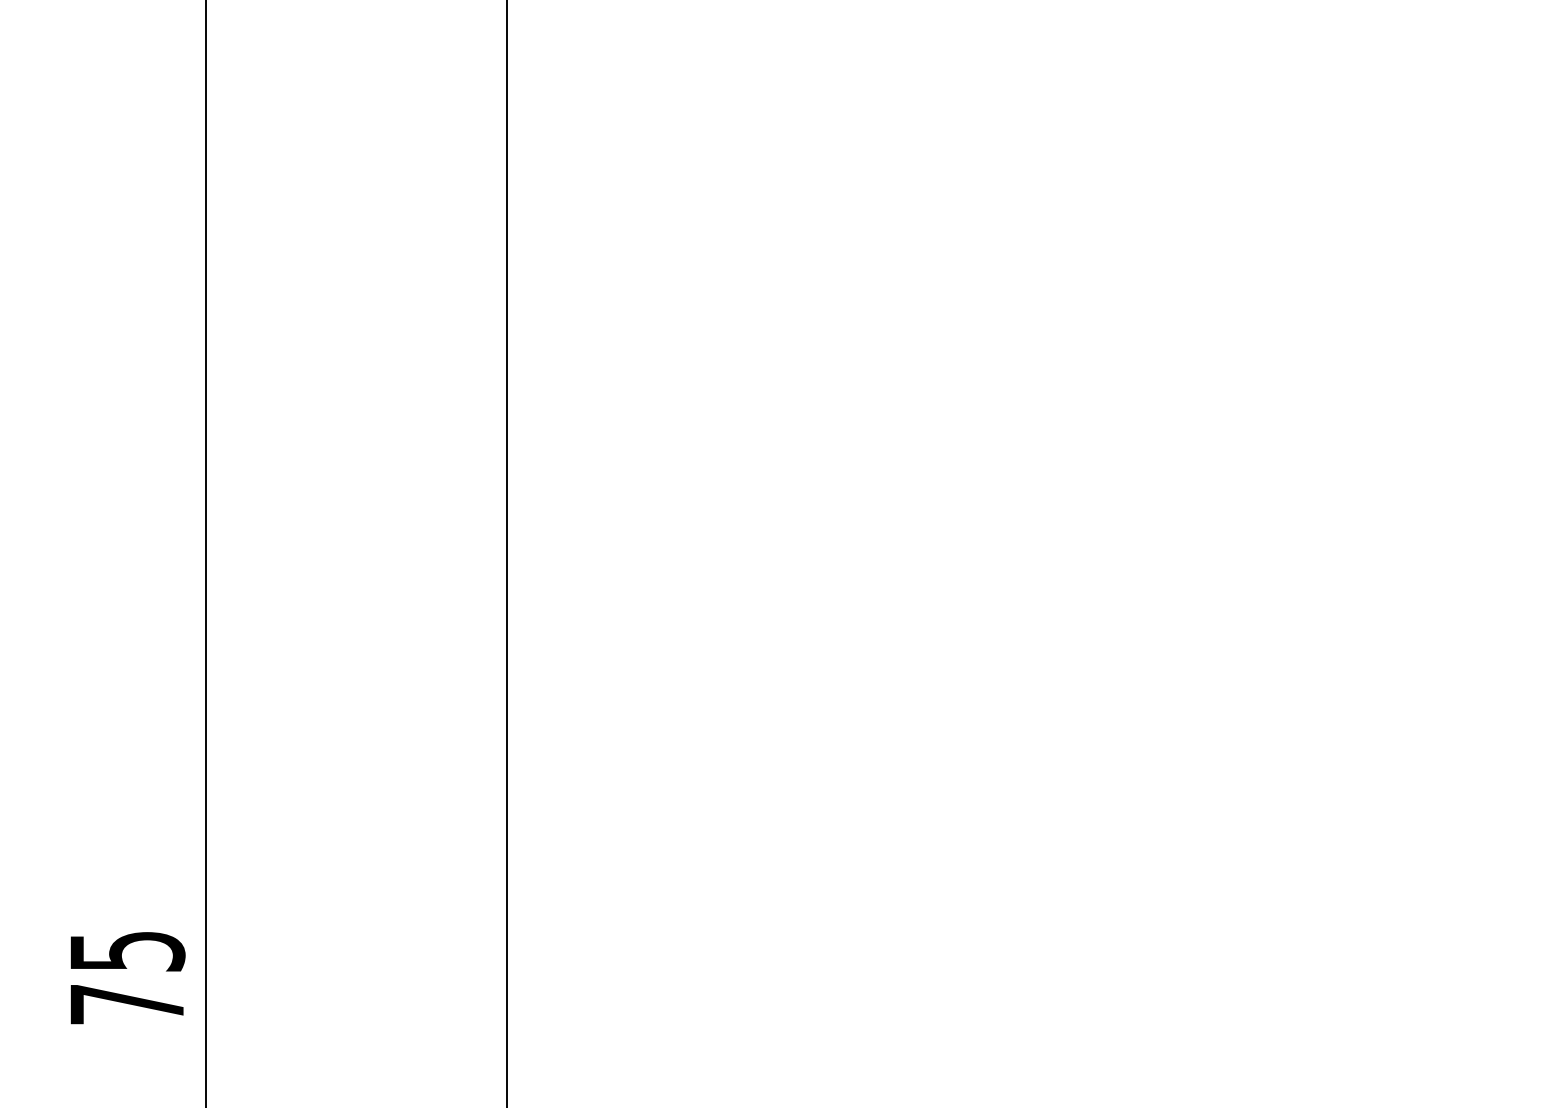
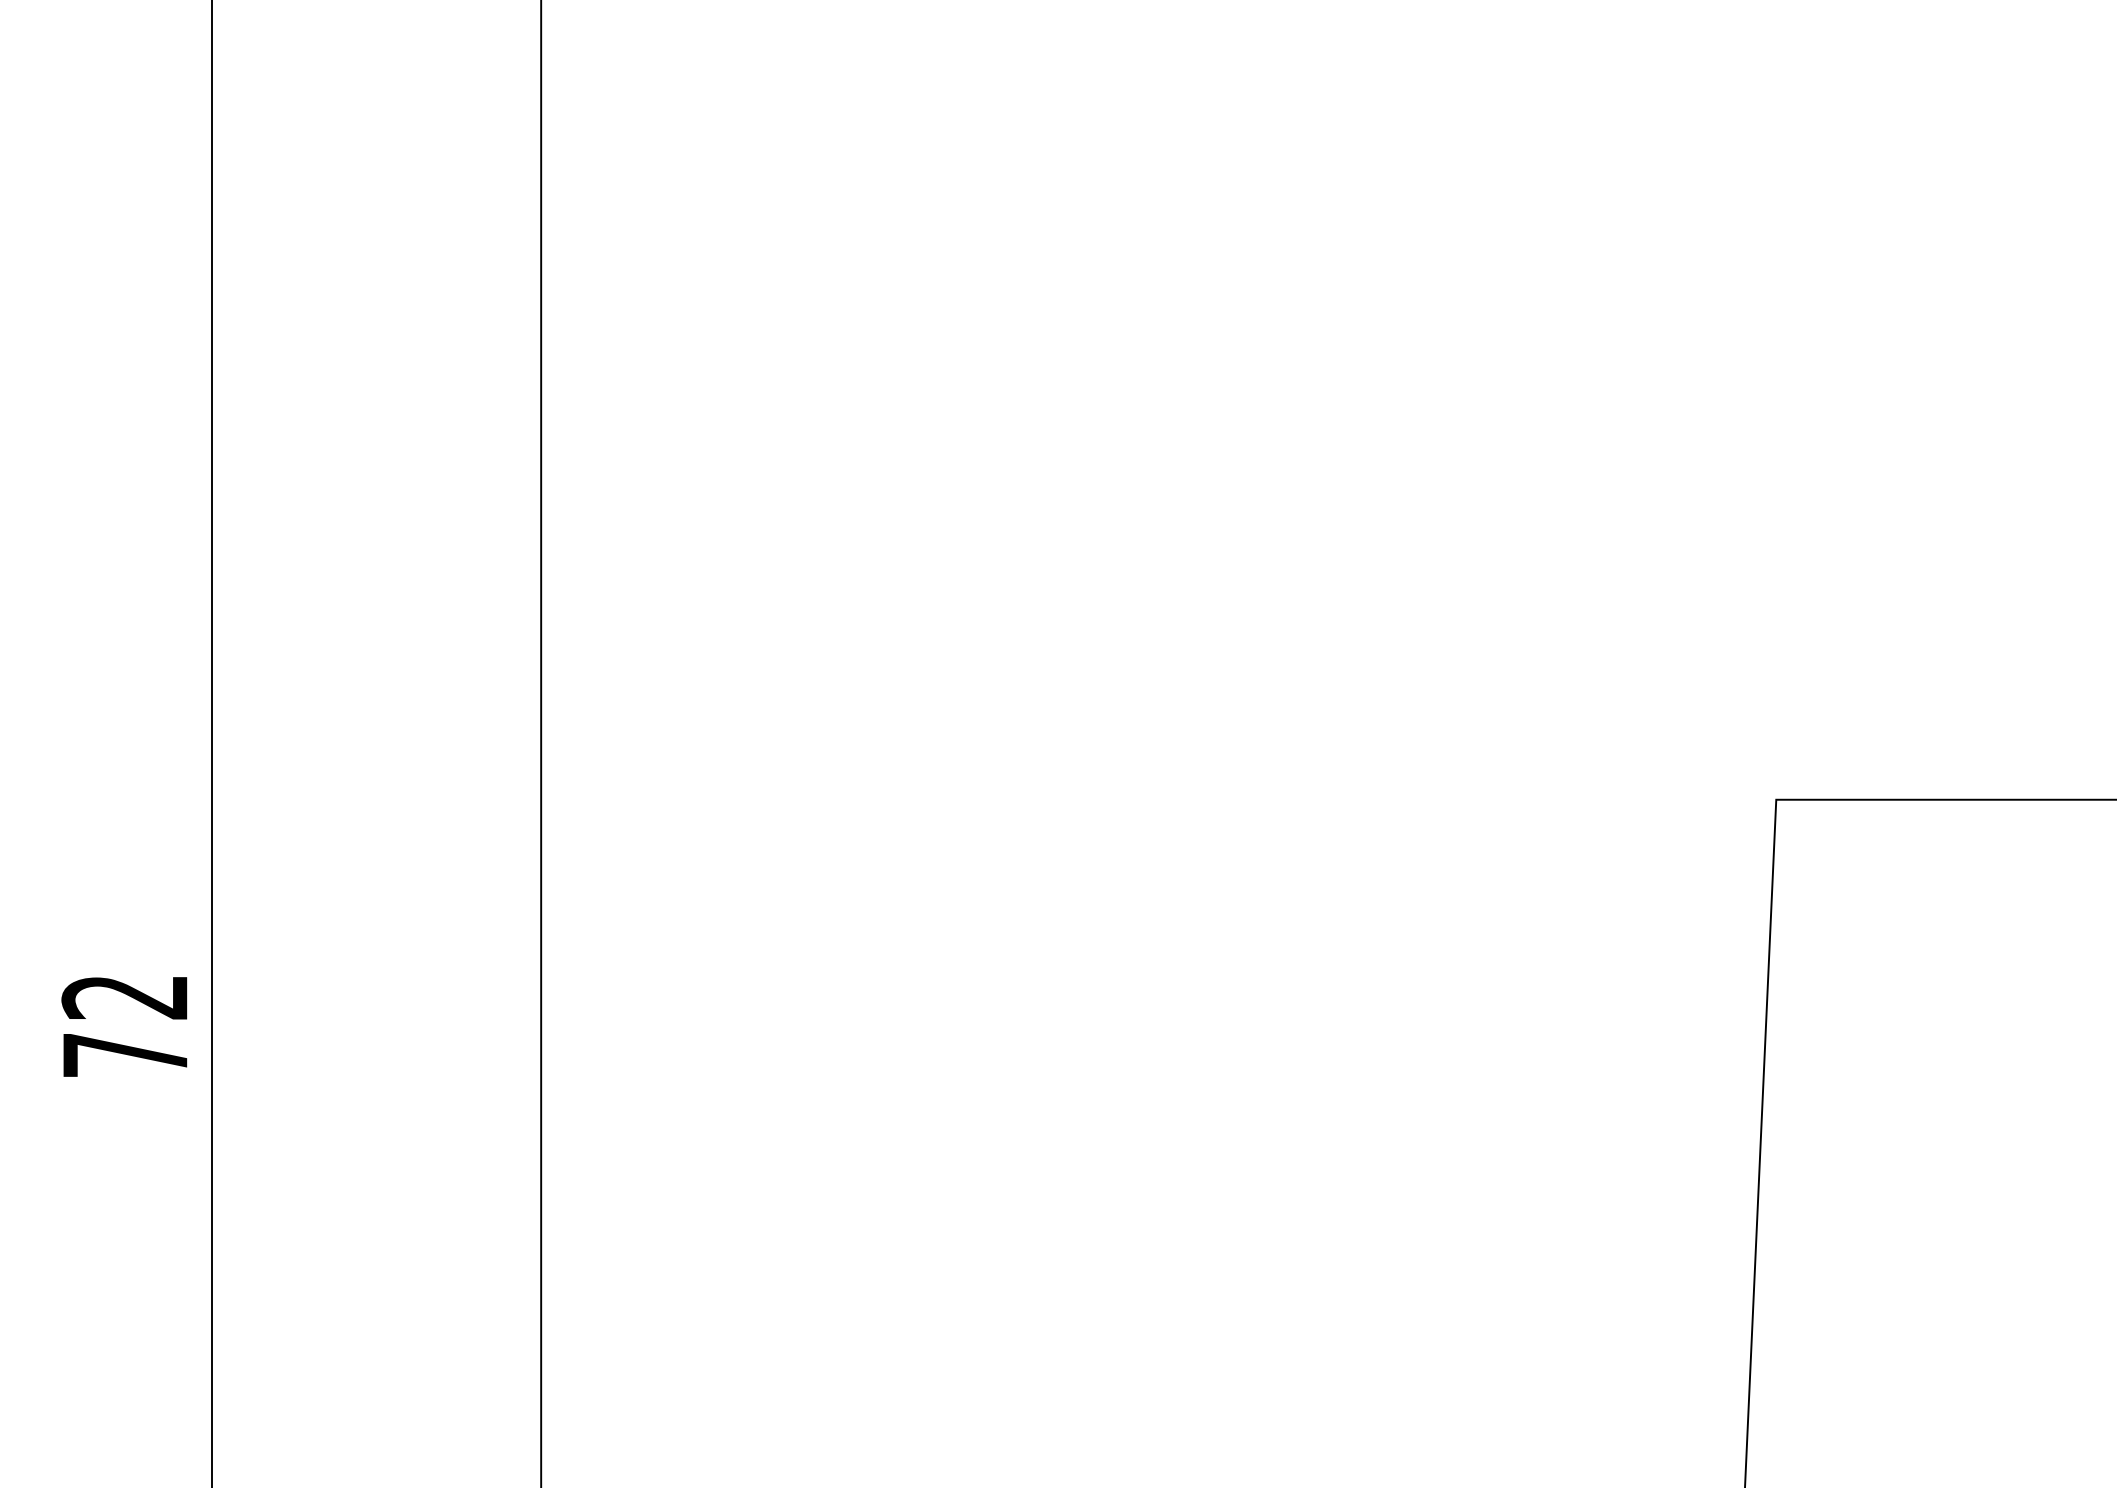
text: (127, 951) -> (125, 997), 75 -> 72

